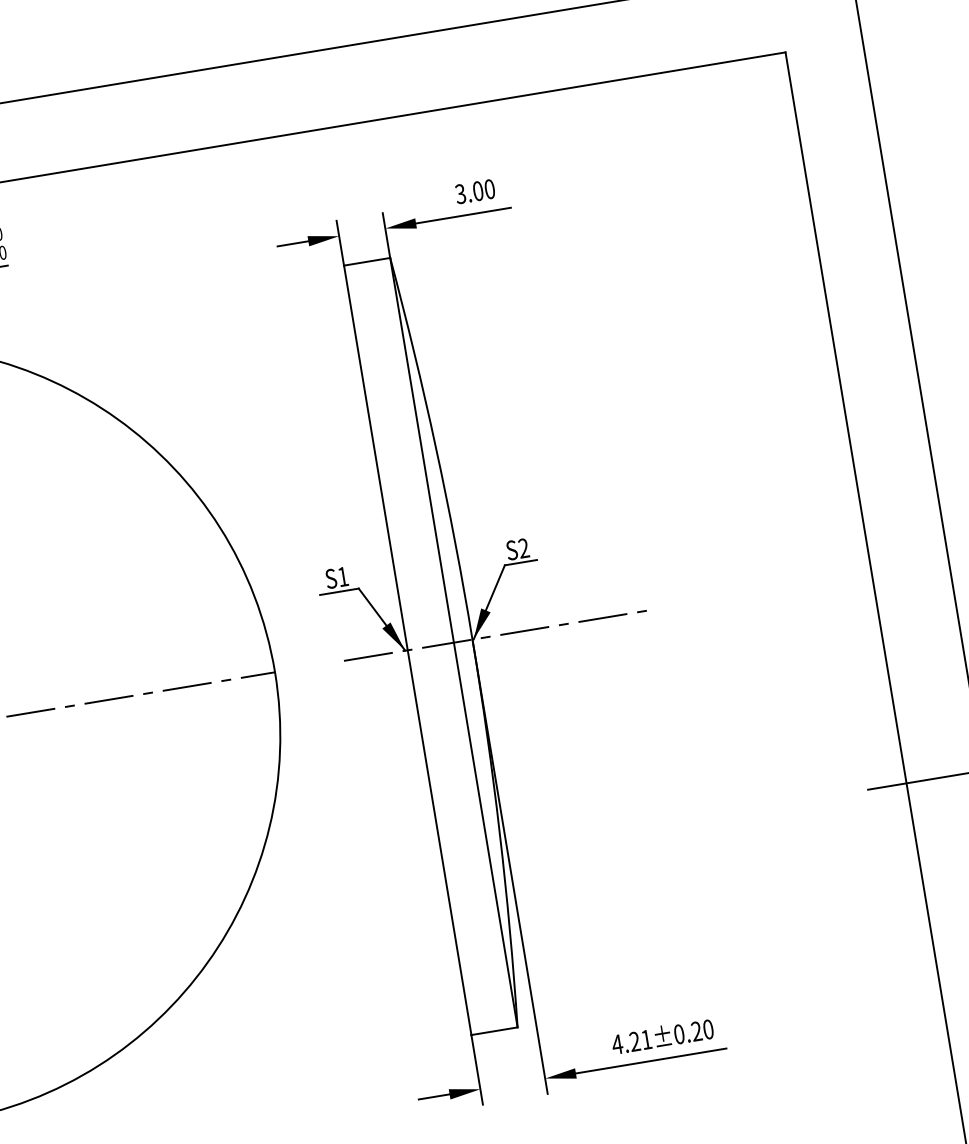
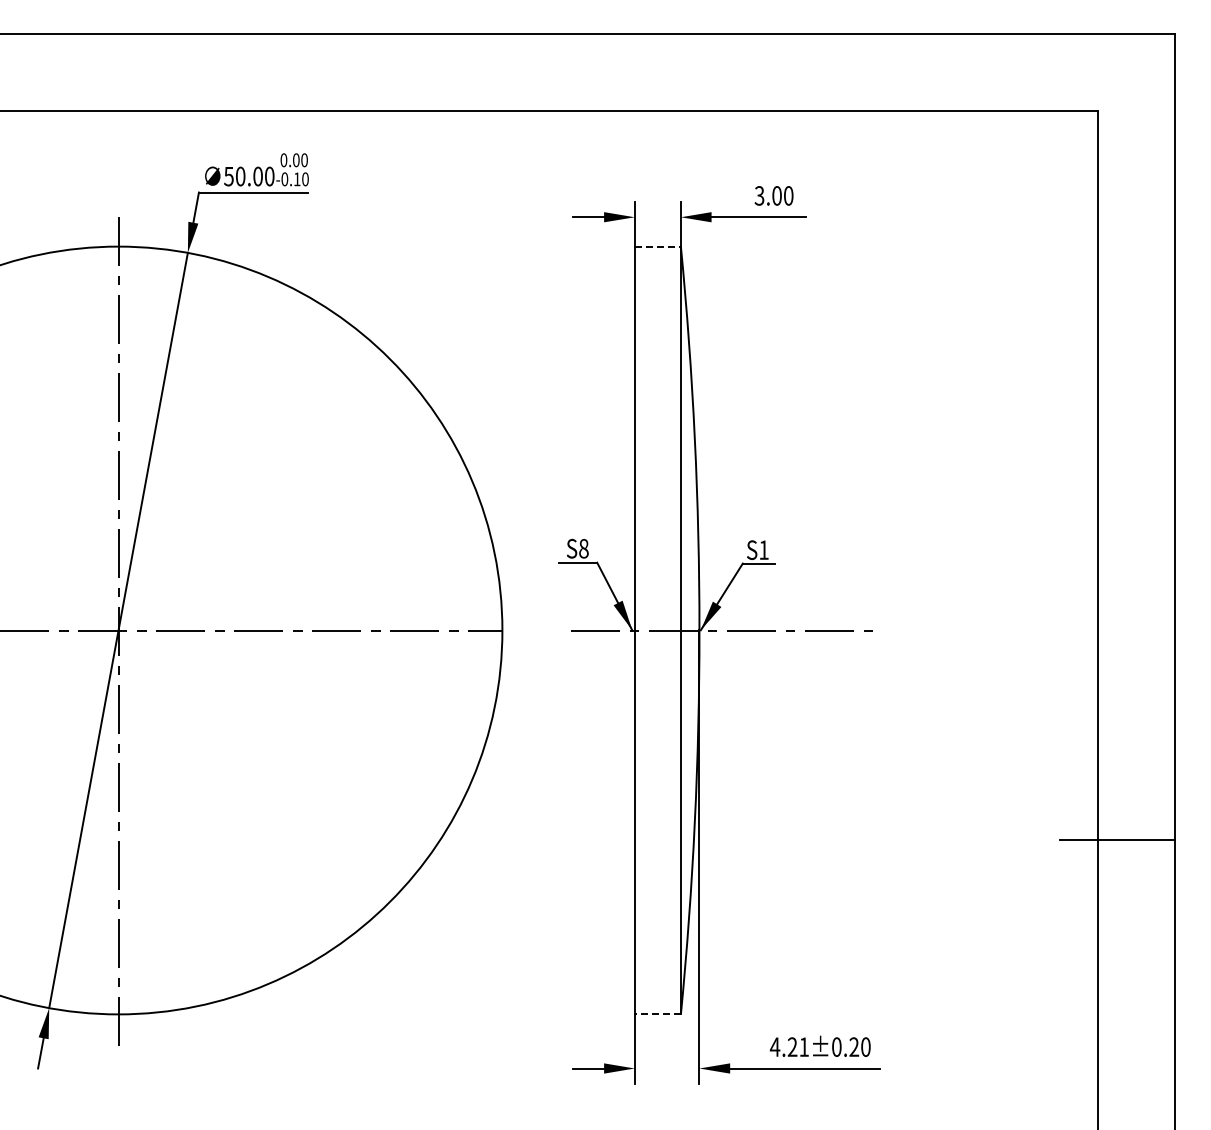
line: (367, 261) -> (658, 246), solid -> dashed
text: (523, 547) -> (763, 549), S2 -> S1
text: (342, 576) -> (583, 548), S1 -> S8
line: (494, 1031) -> (657, 1014), solid -> dashed

